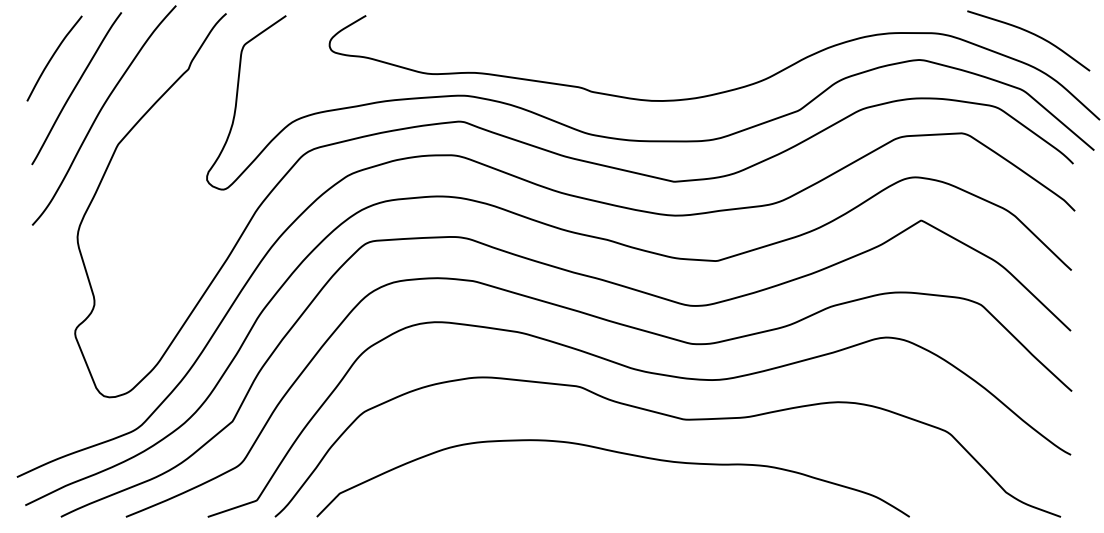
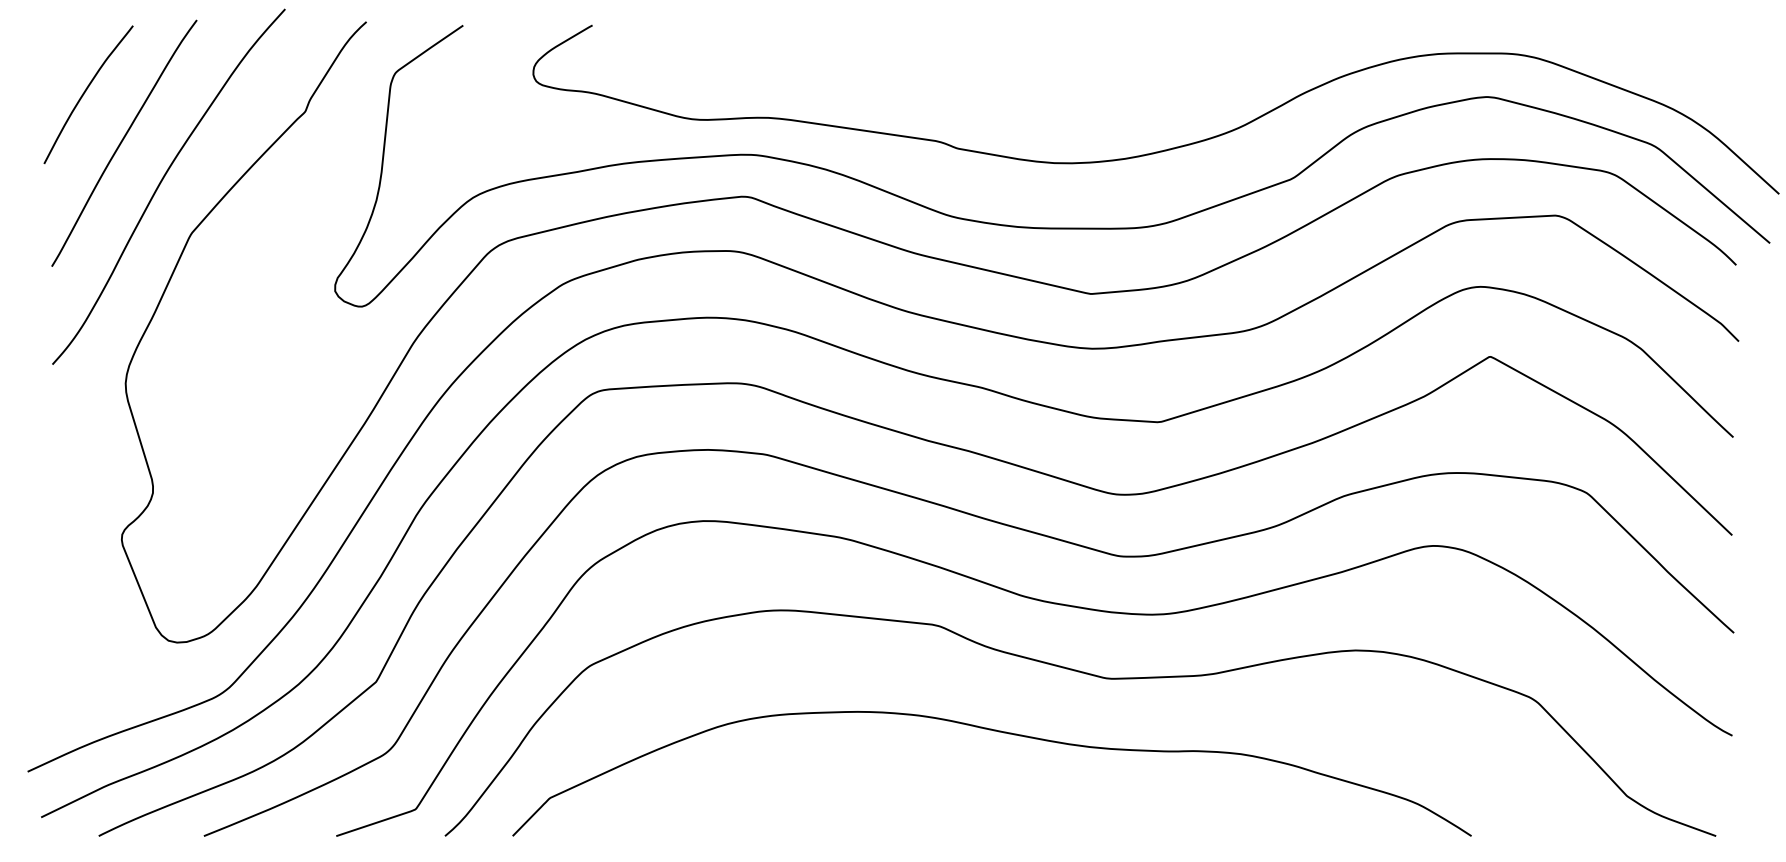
curve: (1031, 34) -> (1668, 55), removed

